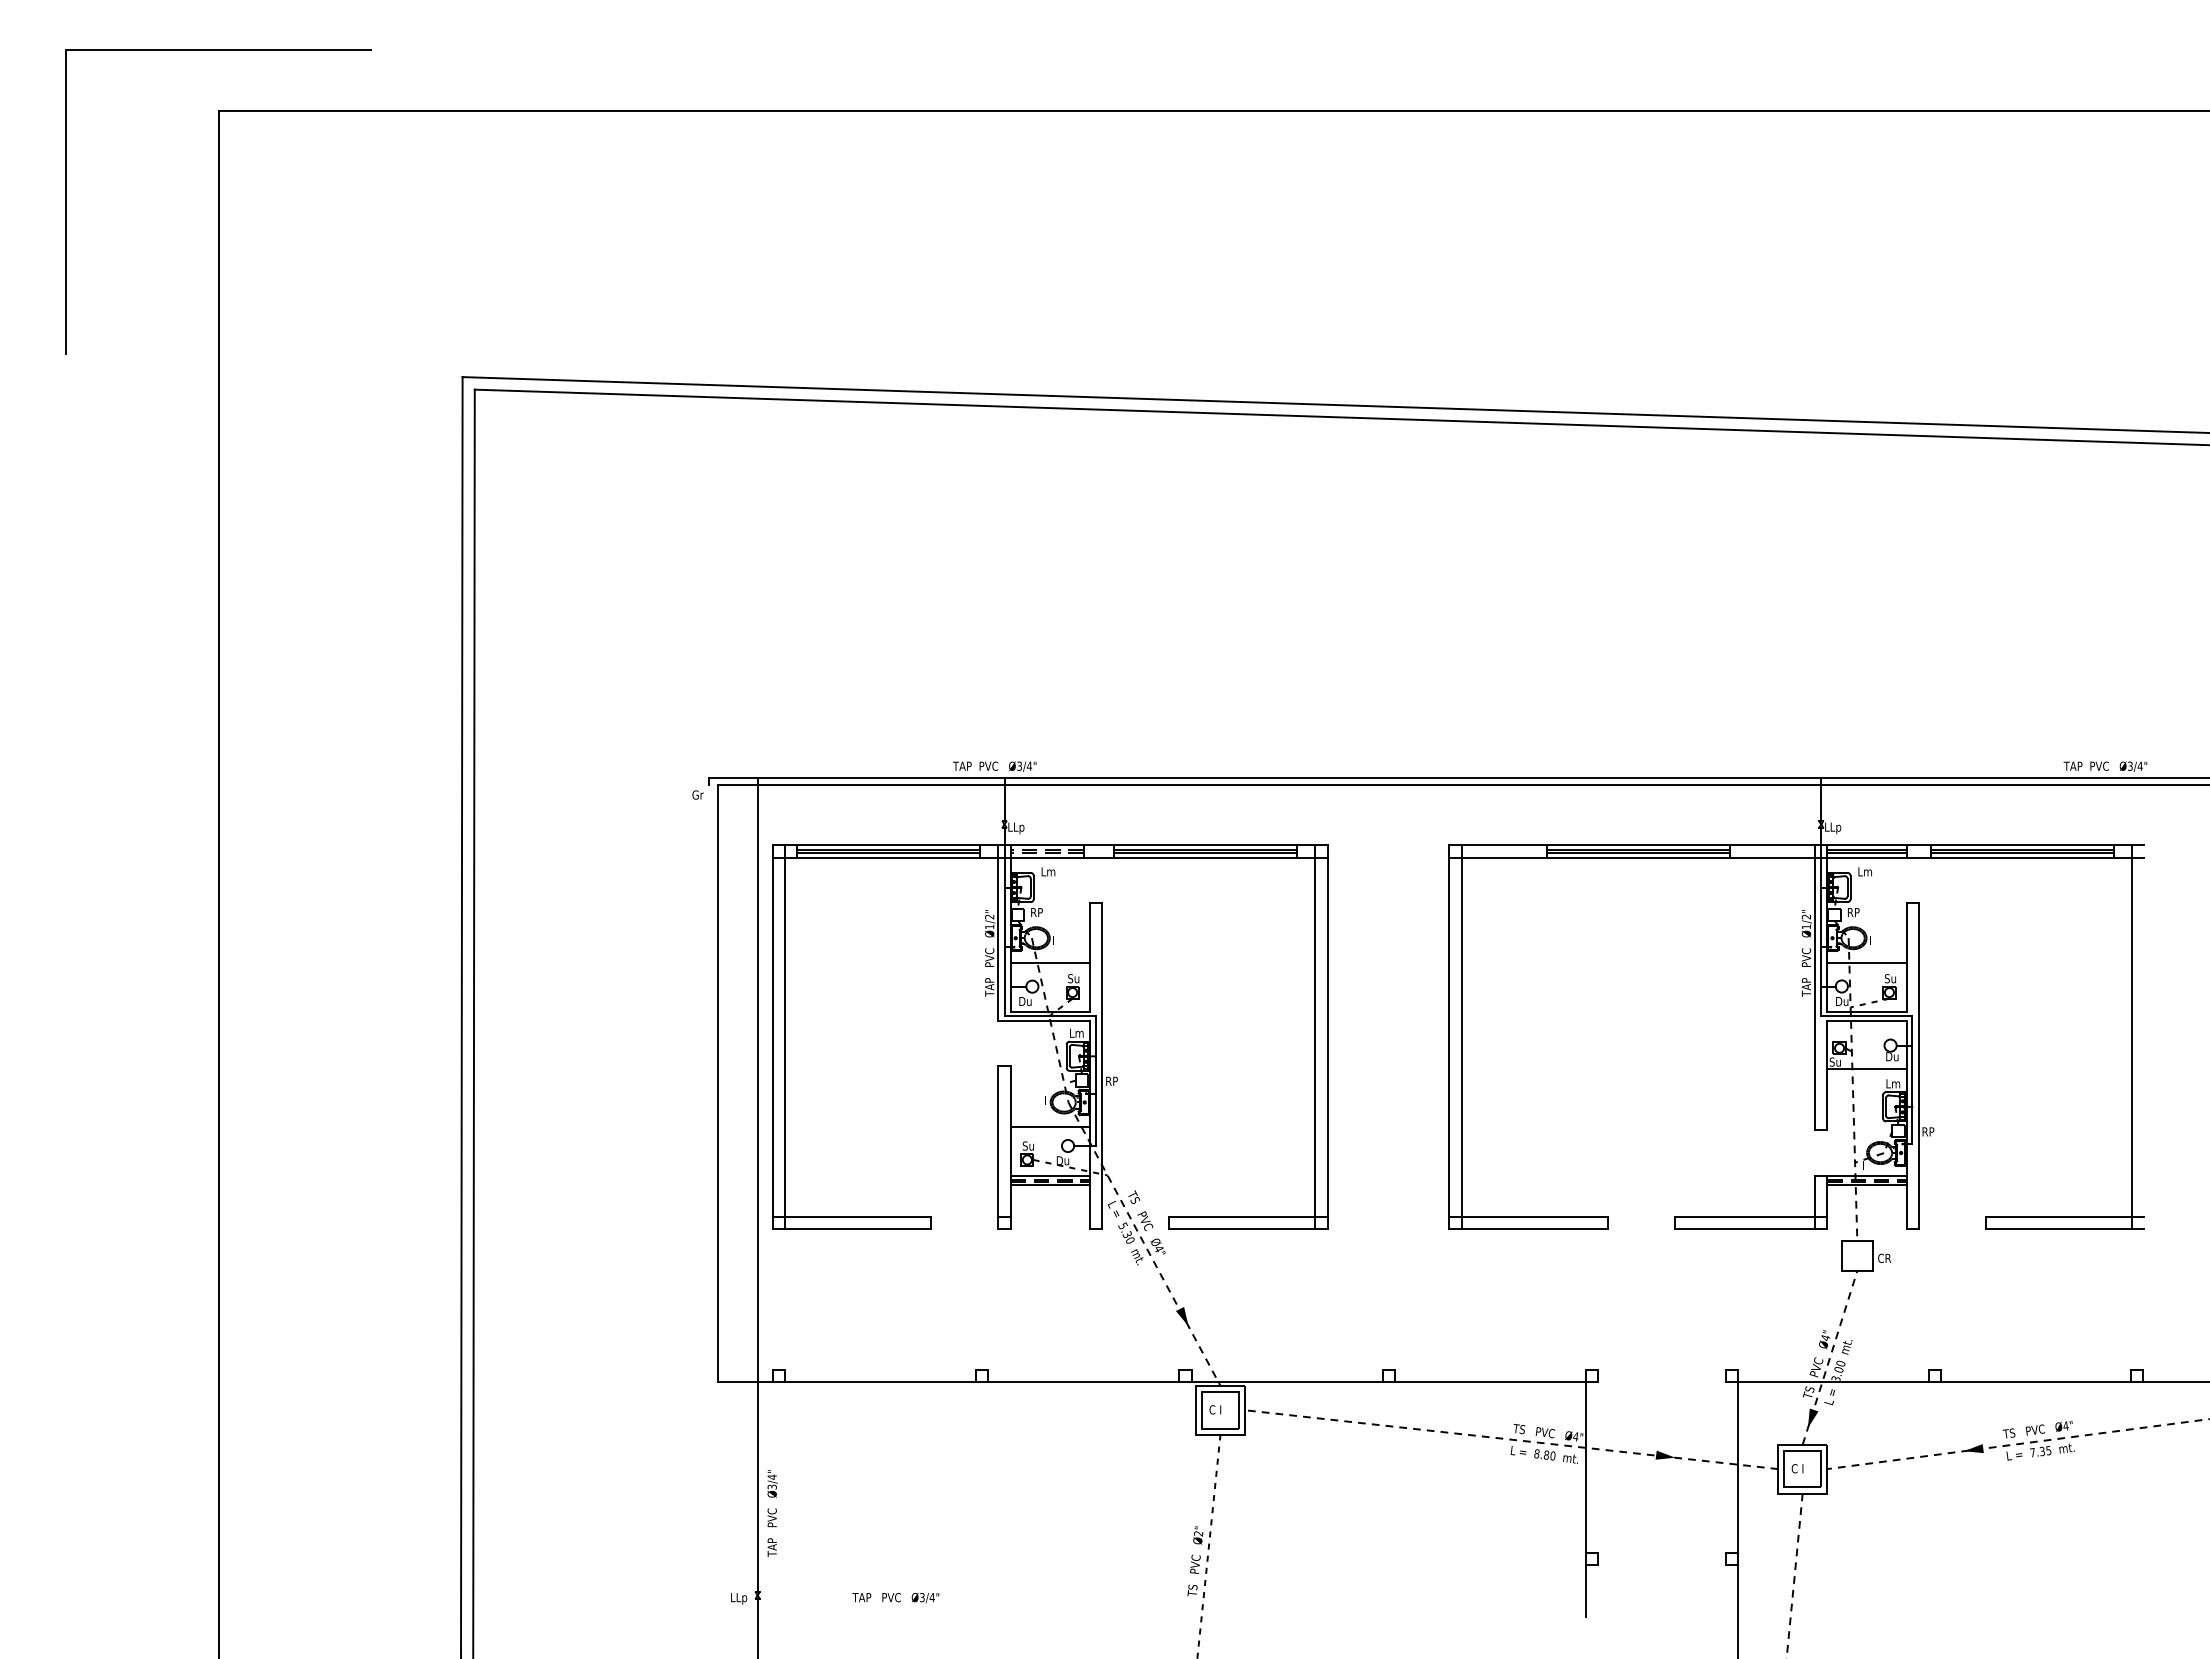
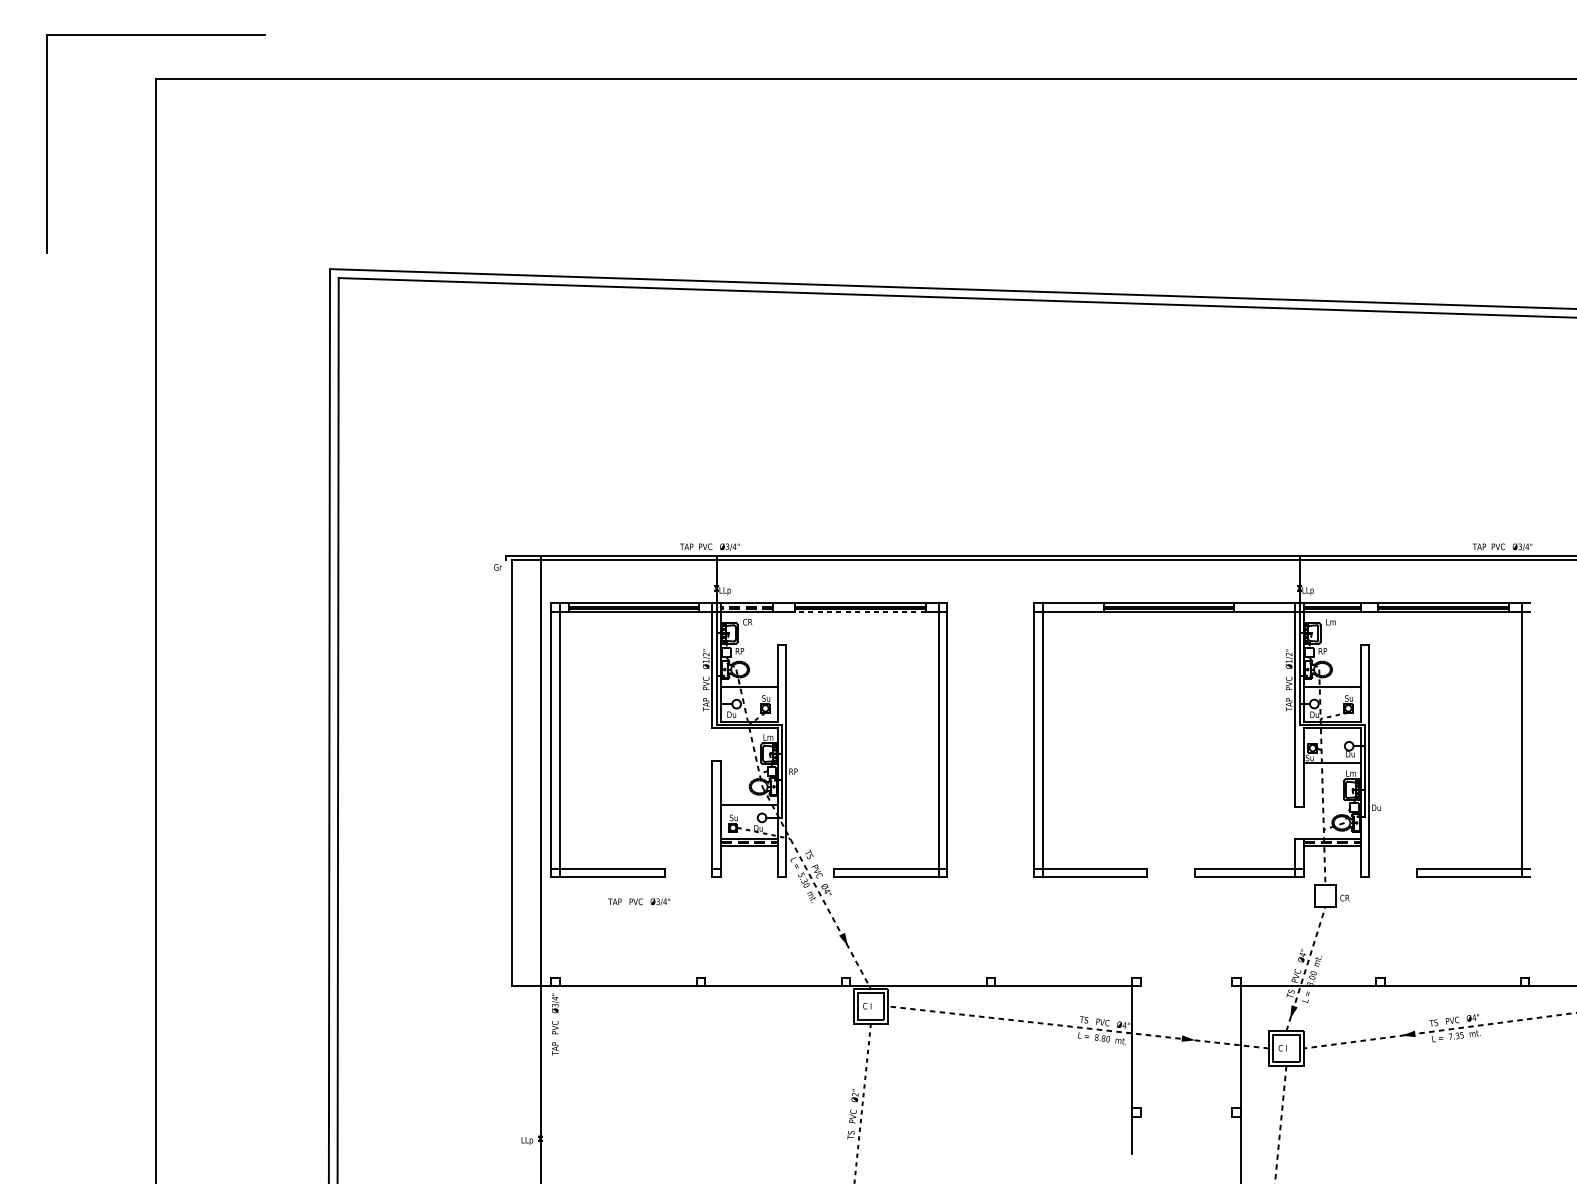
line: (1205, 857) -> (860, 611), solid -> dashed
text: (1048, 871) -> (748, 621), Lm -> CR
text: (1928, 1131) -> (1376, 807), RP -> Du
text: (772, 1513) -> (555, 1024), moved
text: (895, 1598) -> (638, 902), moved

